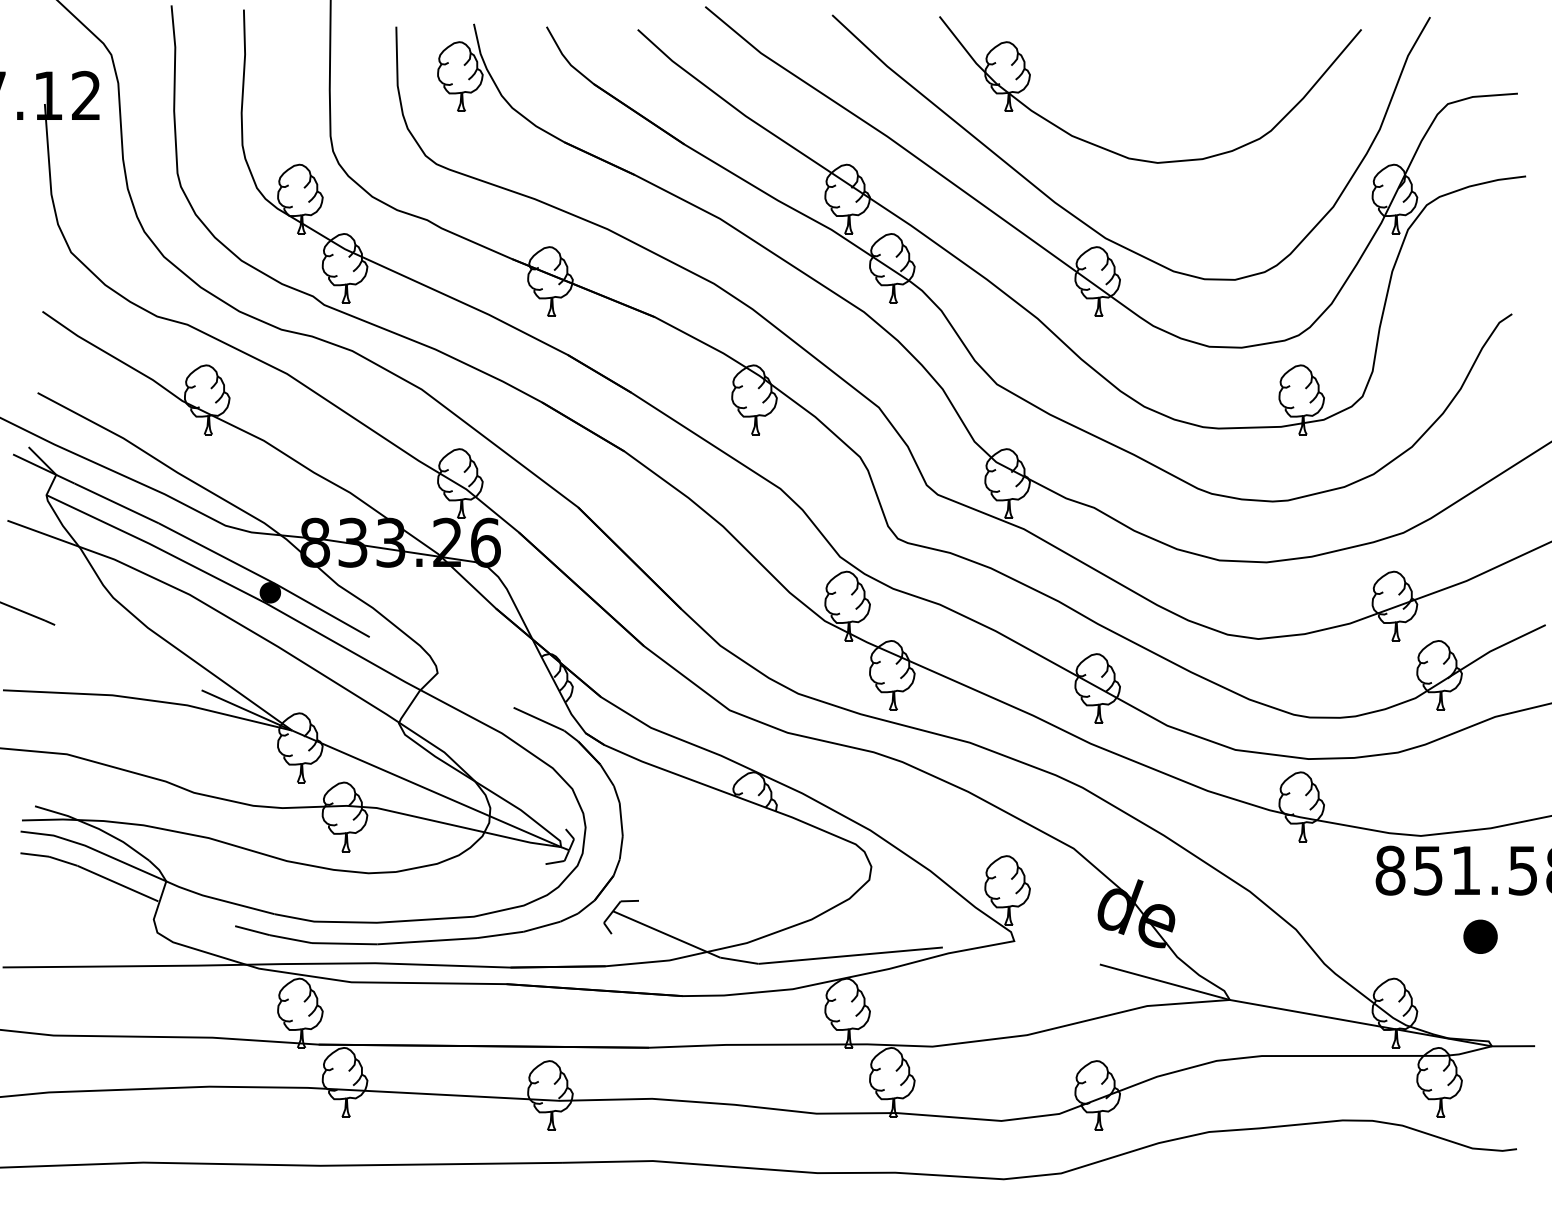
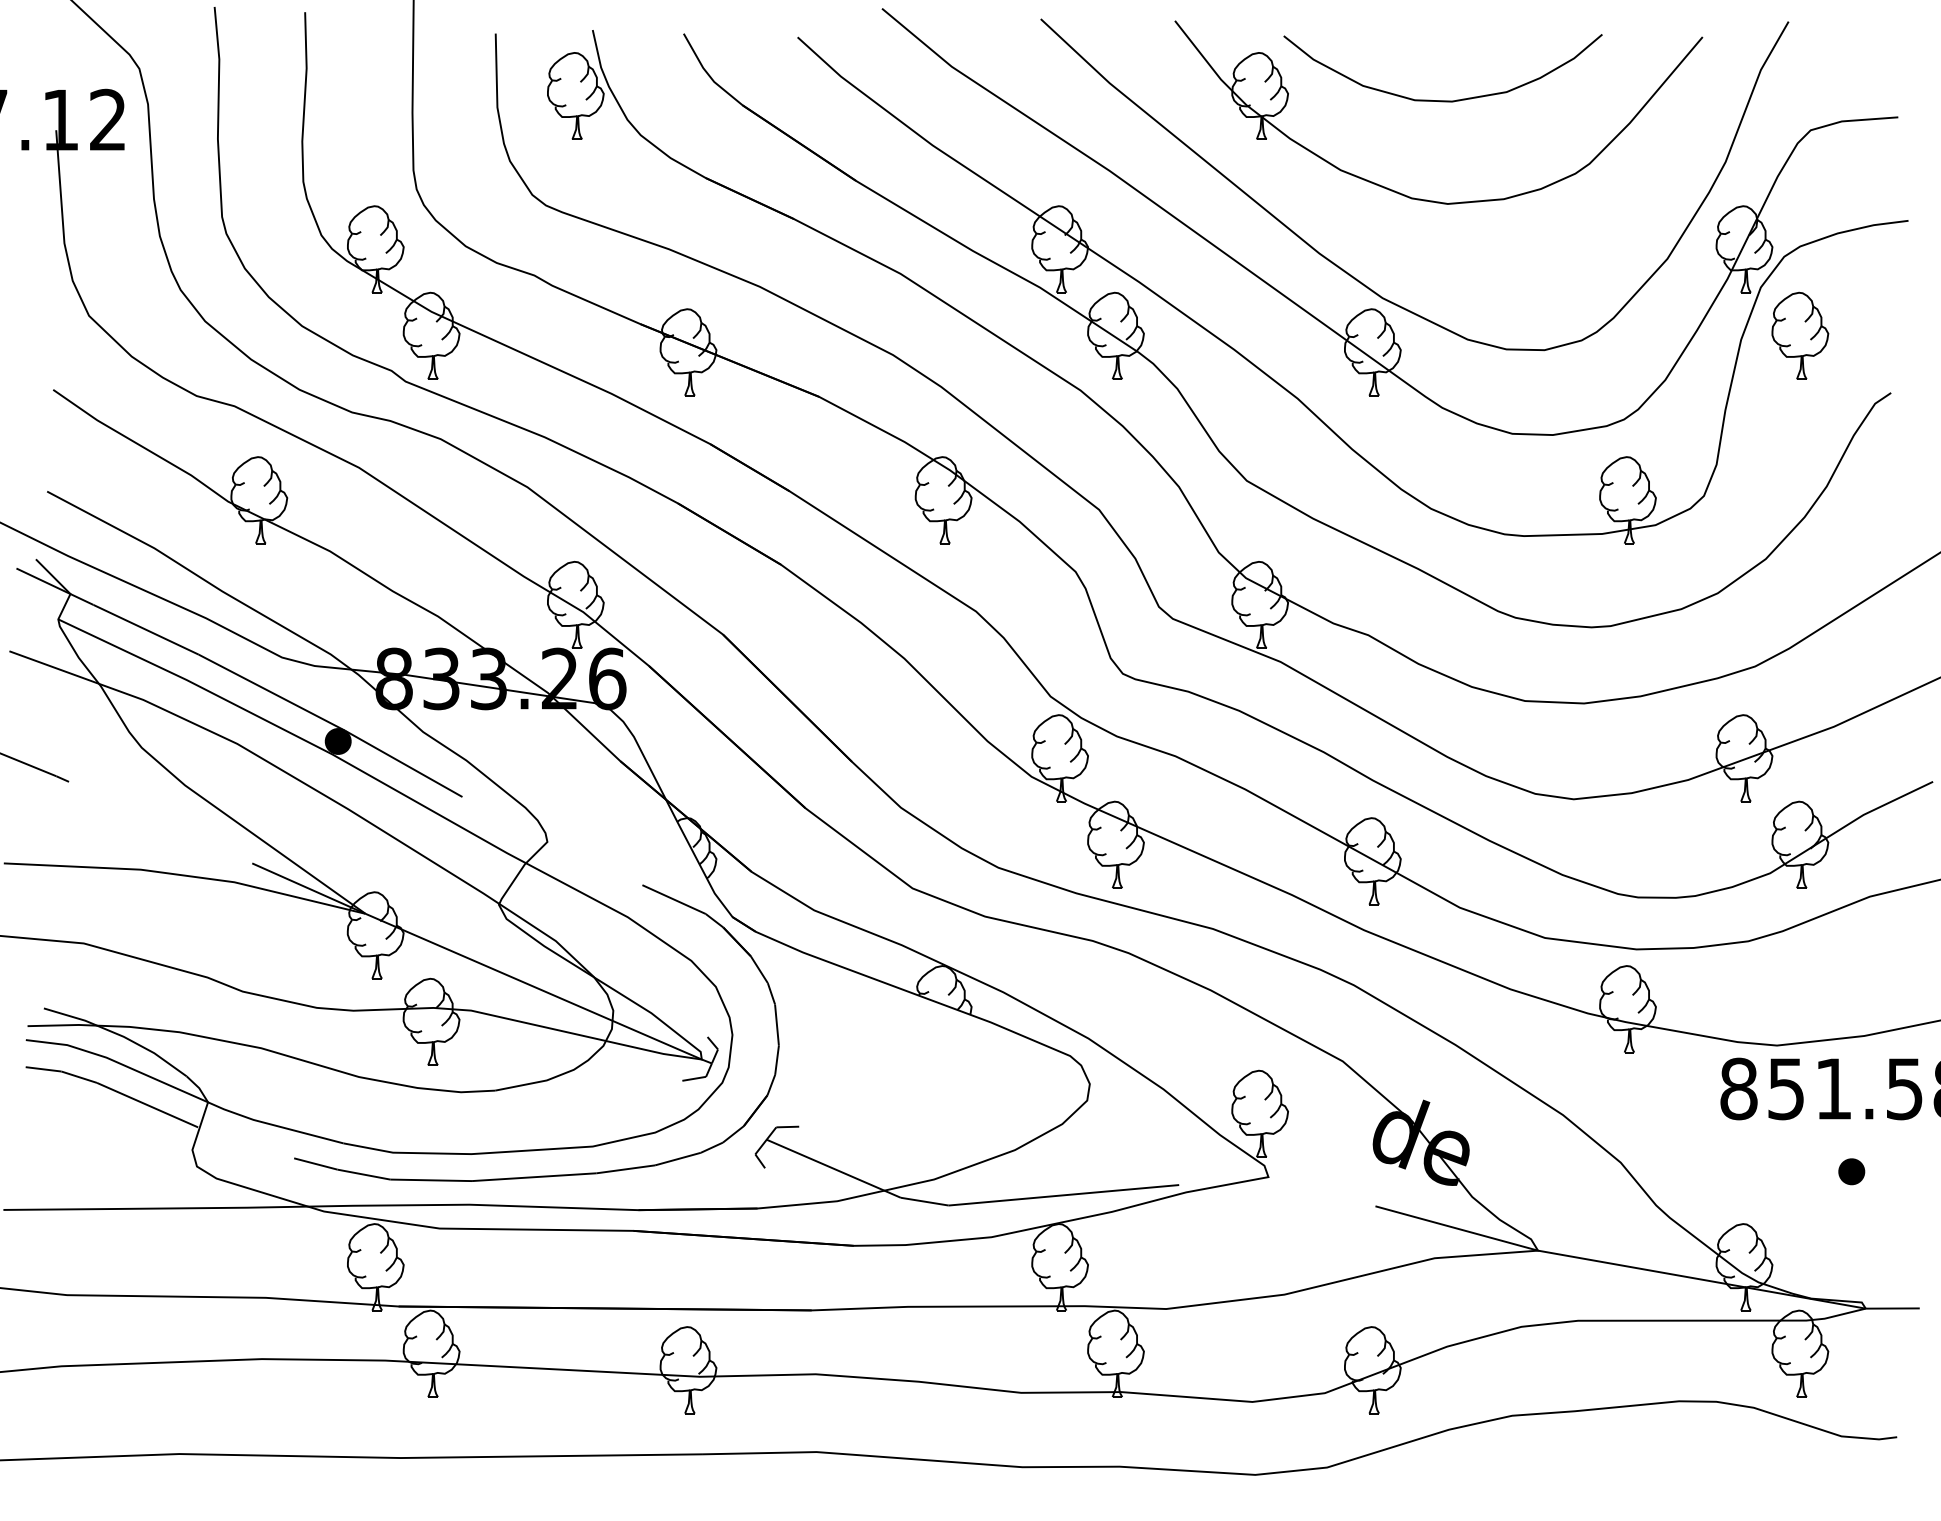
curve: (1153, 79) -> (1442, 99), added
part: (1439, 268) -> (1800, 335), added
part: (1480, 936) -> (1851, 1171), size x0.62

